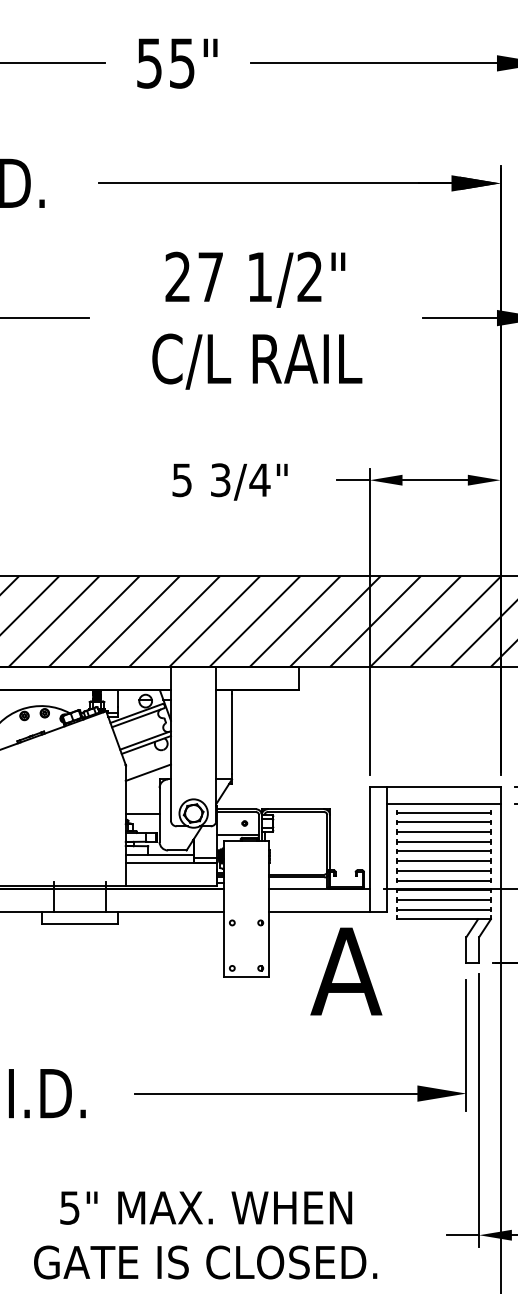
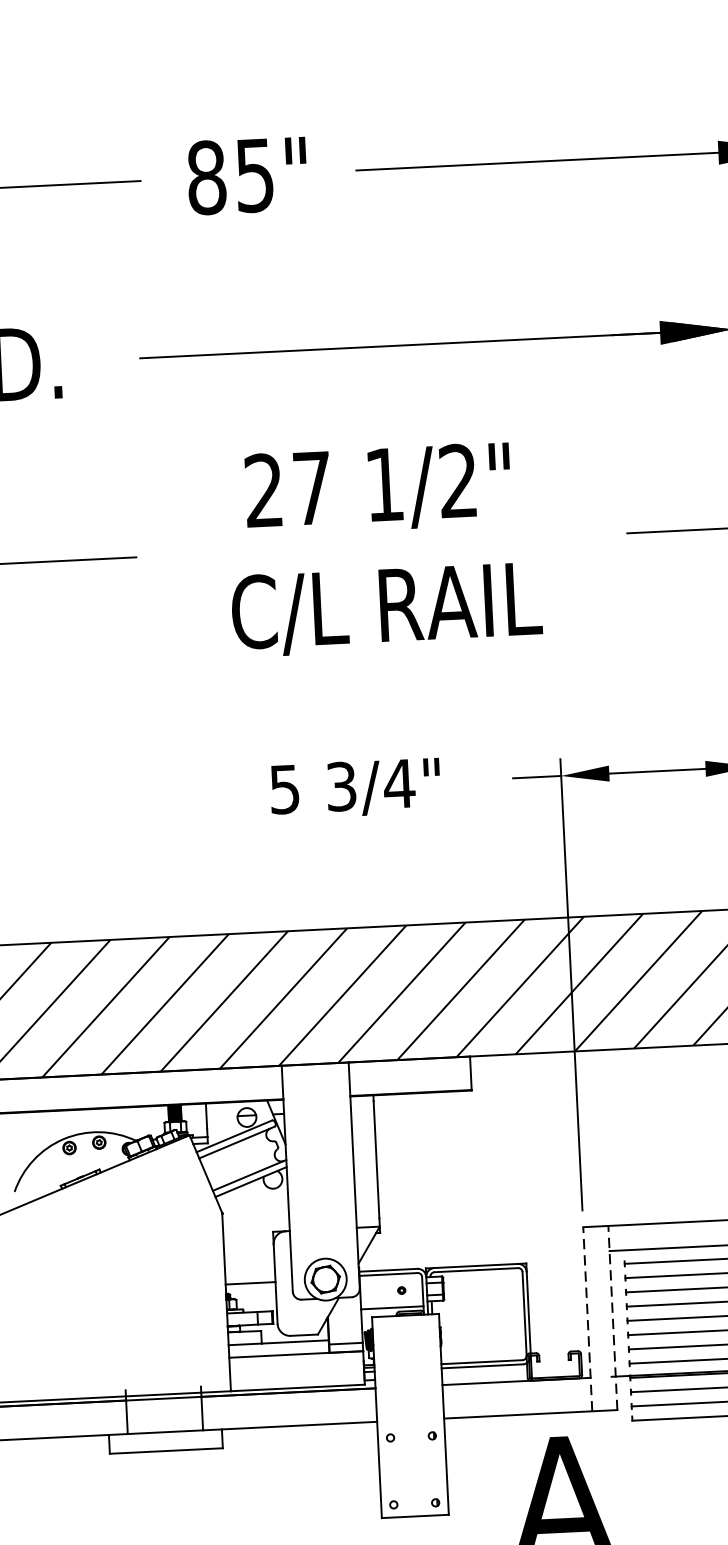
text: (149, 63) -> (206, 178), 55" -> 85"
line: (147, 772) -> (254, 1222), removed
line: (369, 849) -> (587, 1319), solid -> dashed
line: (386, 849) -> (612, 1318), solid -> dashed

